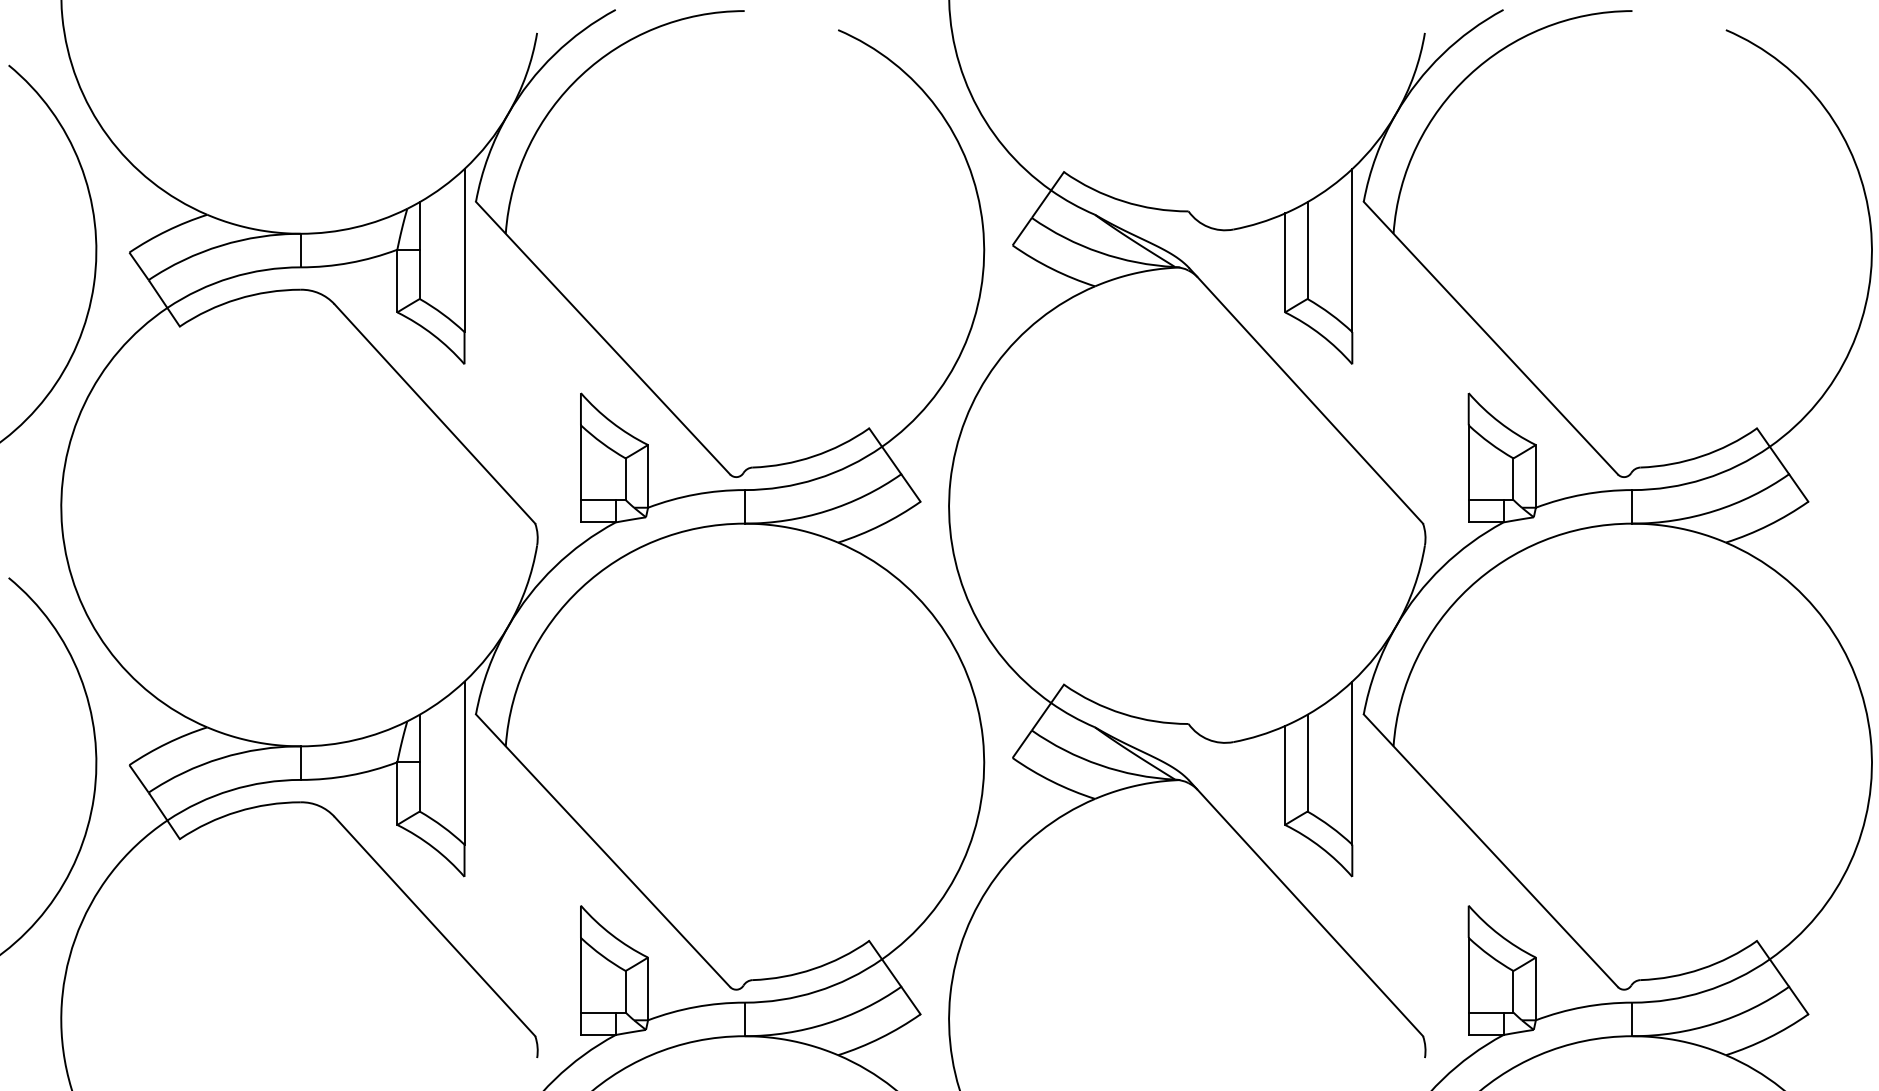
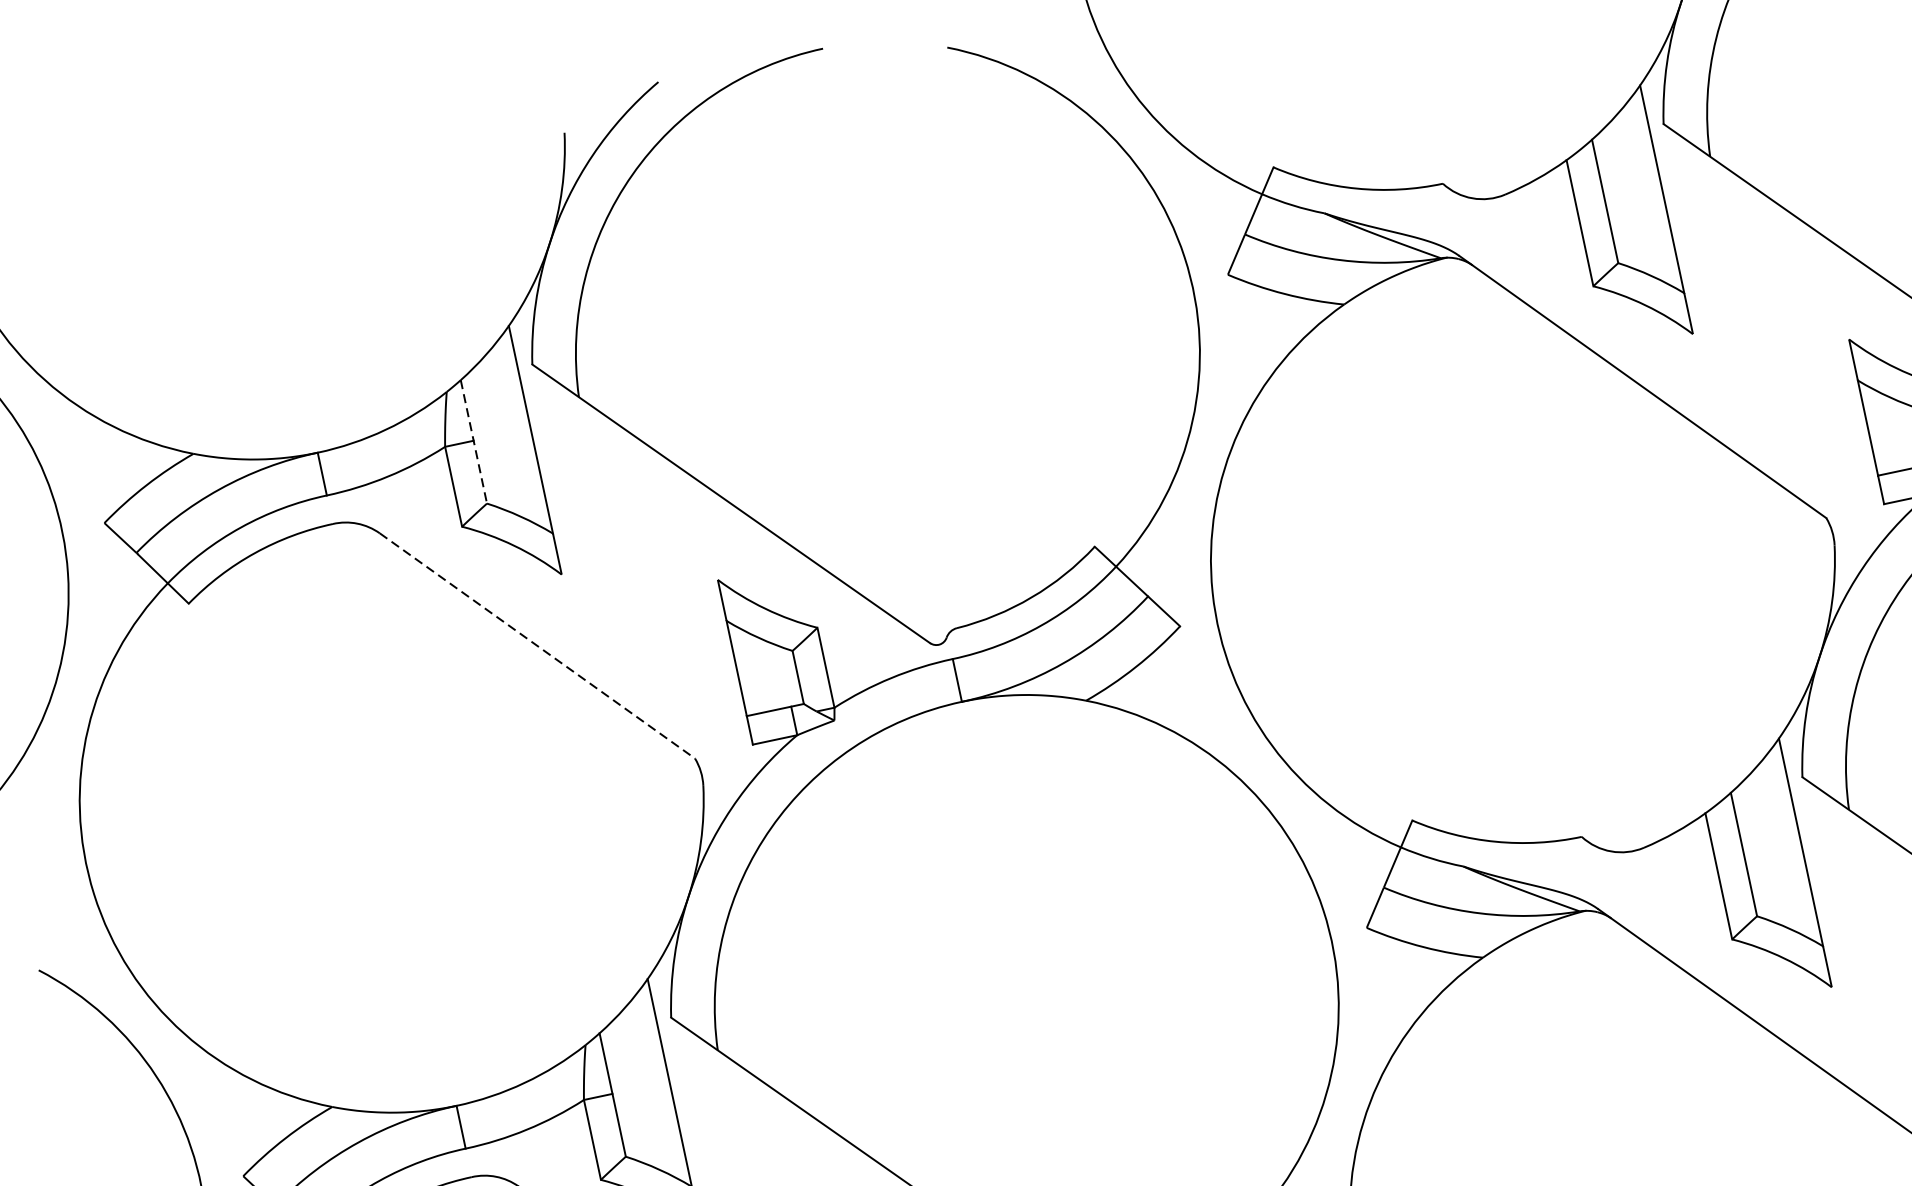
line: (419, 251) -> (473, 443), solid -> dashed
line: (434, 413) -> (536, 645), solid -> dashed

